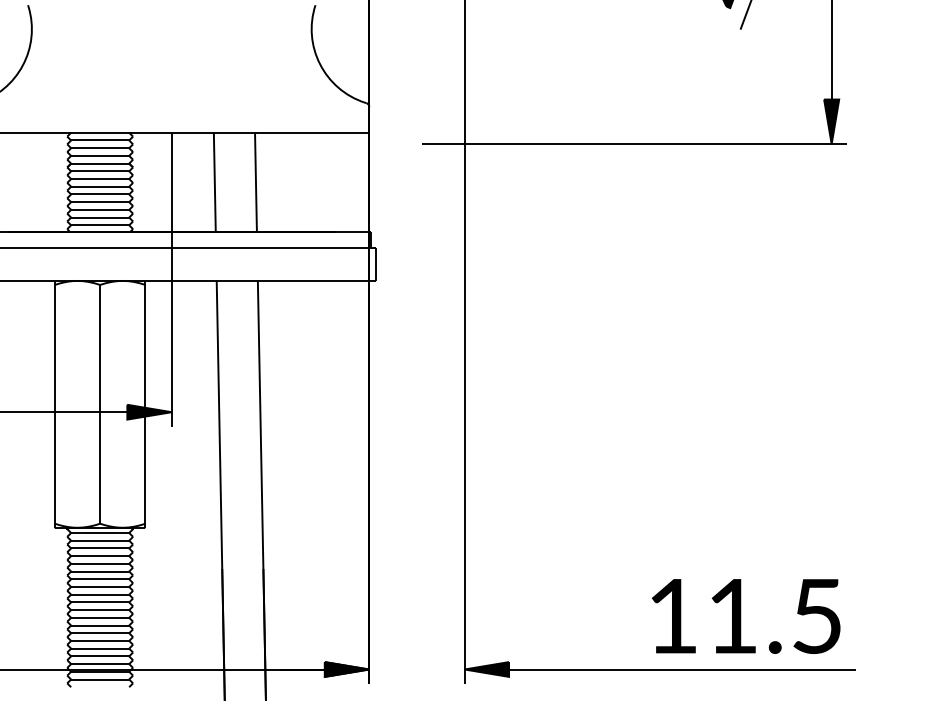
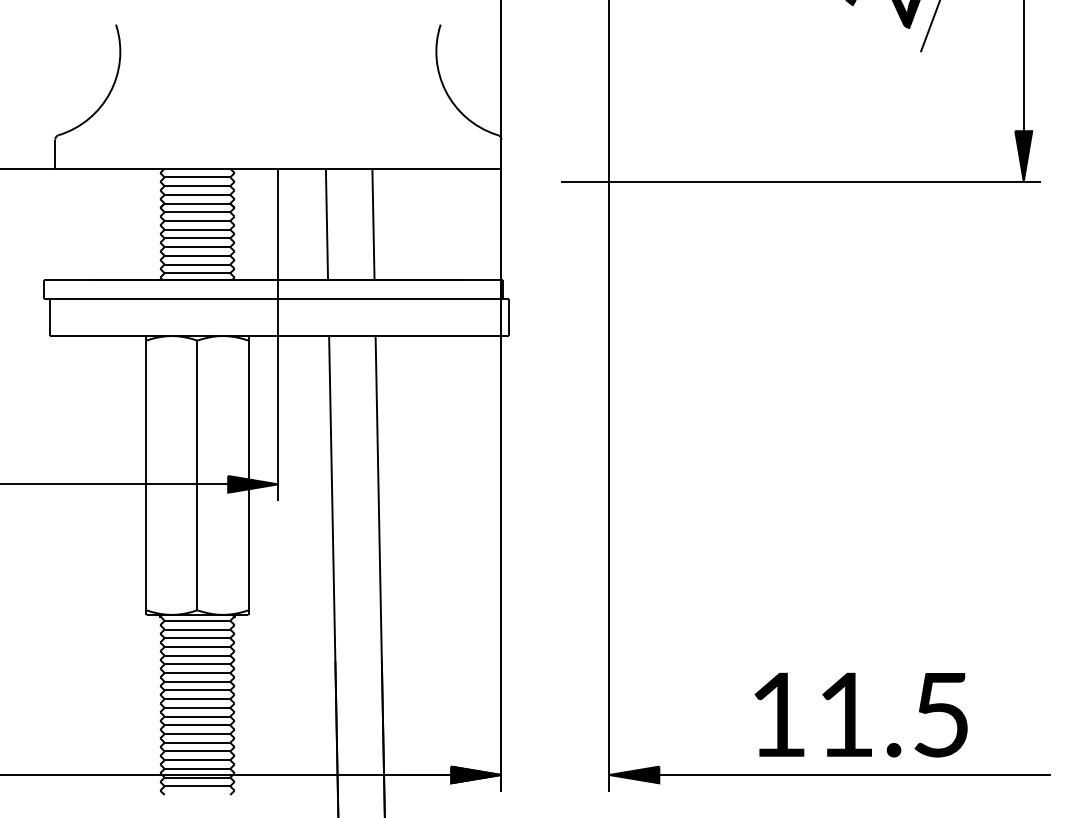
text: (745, 615) -> (860, 714), moved

